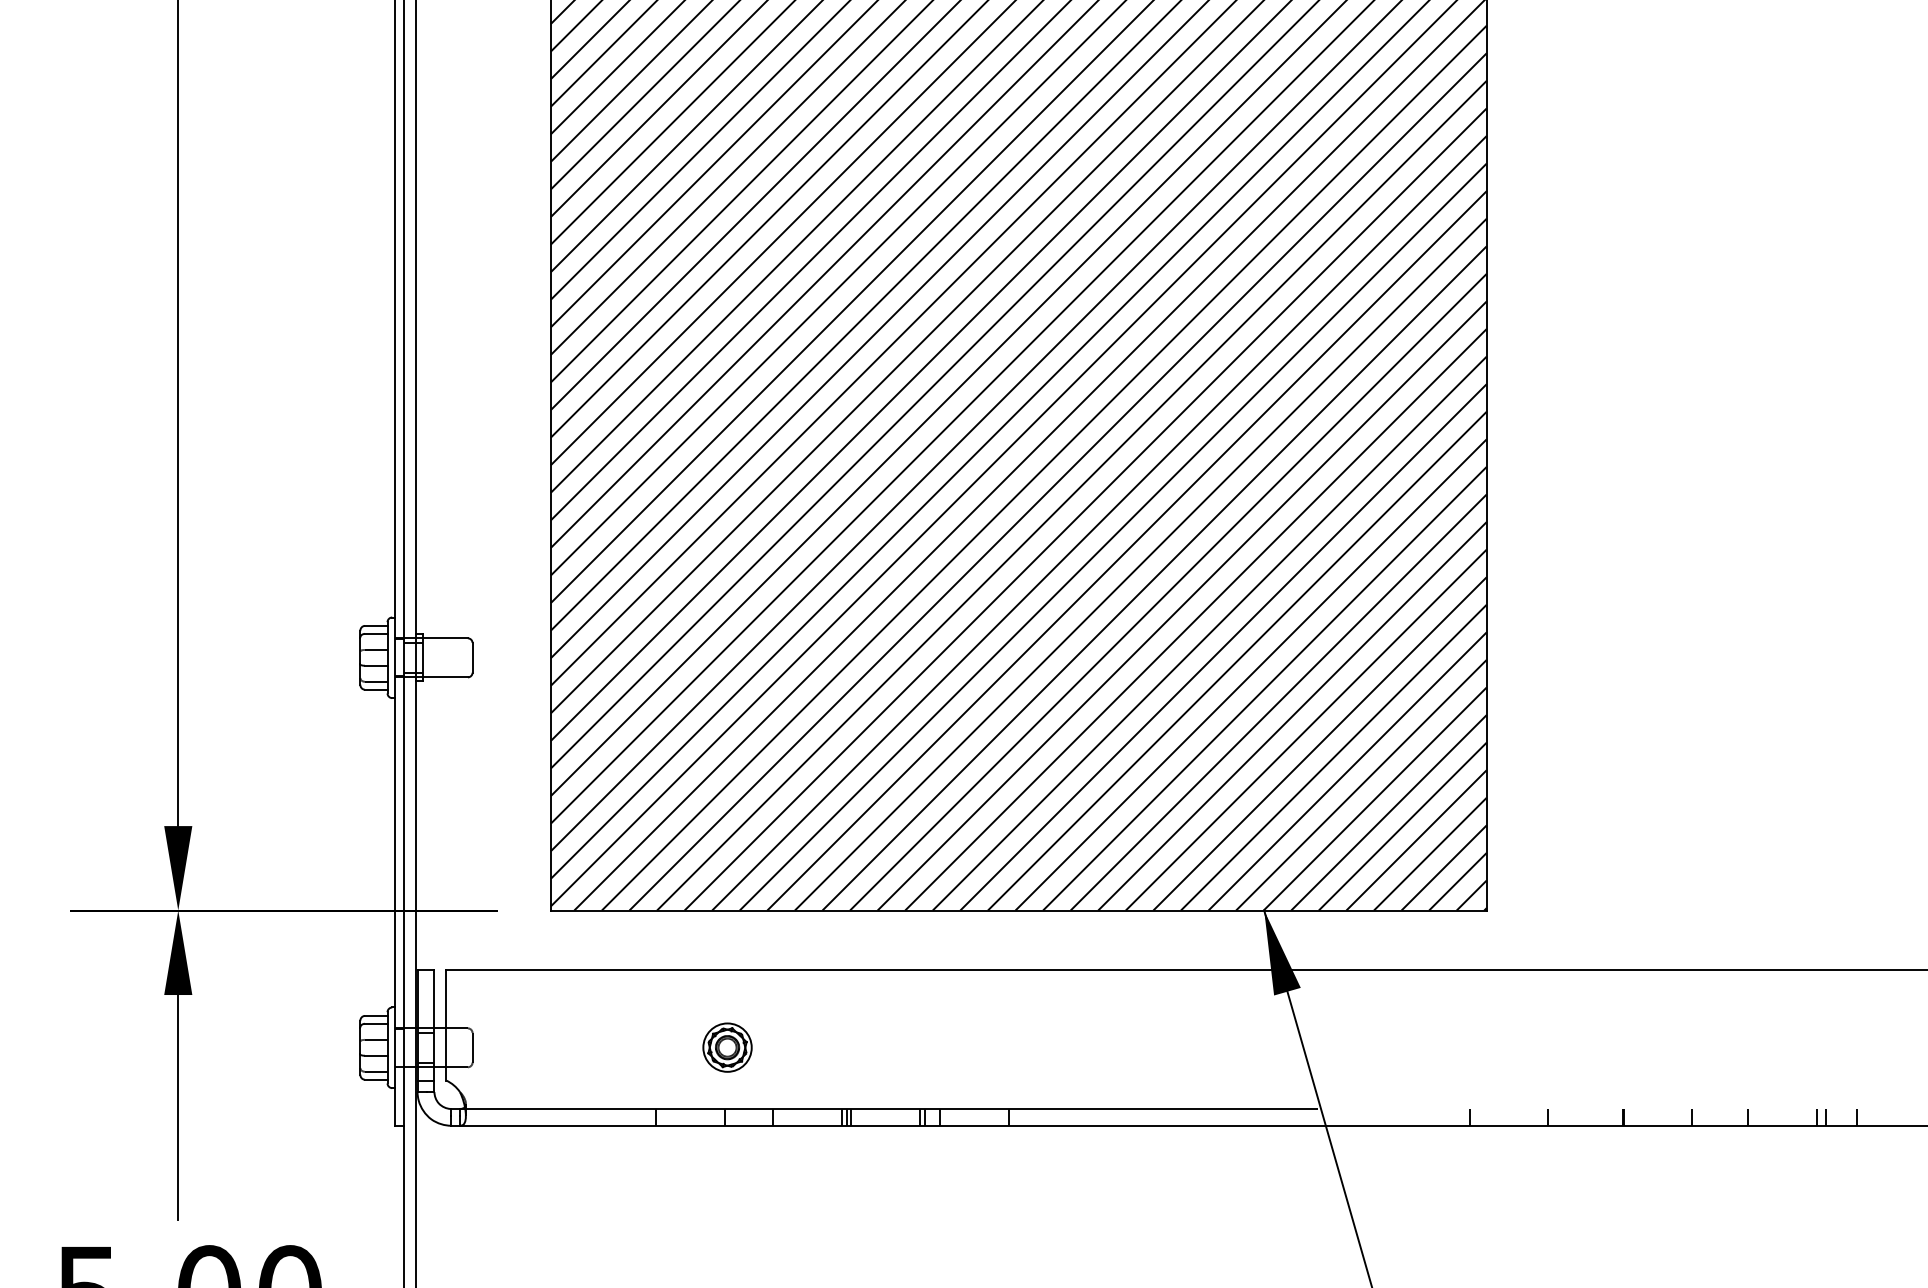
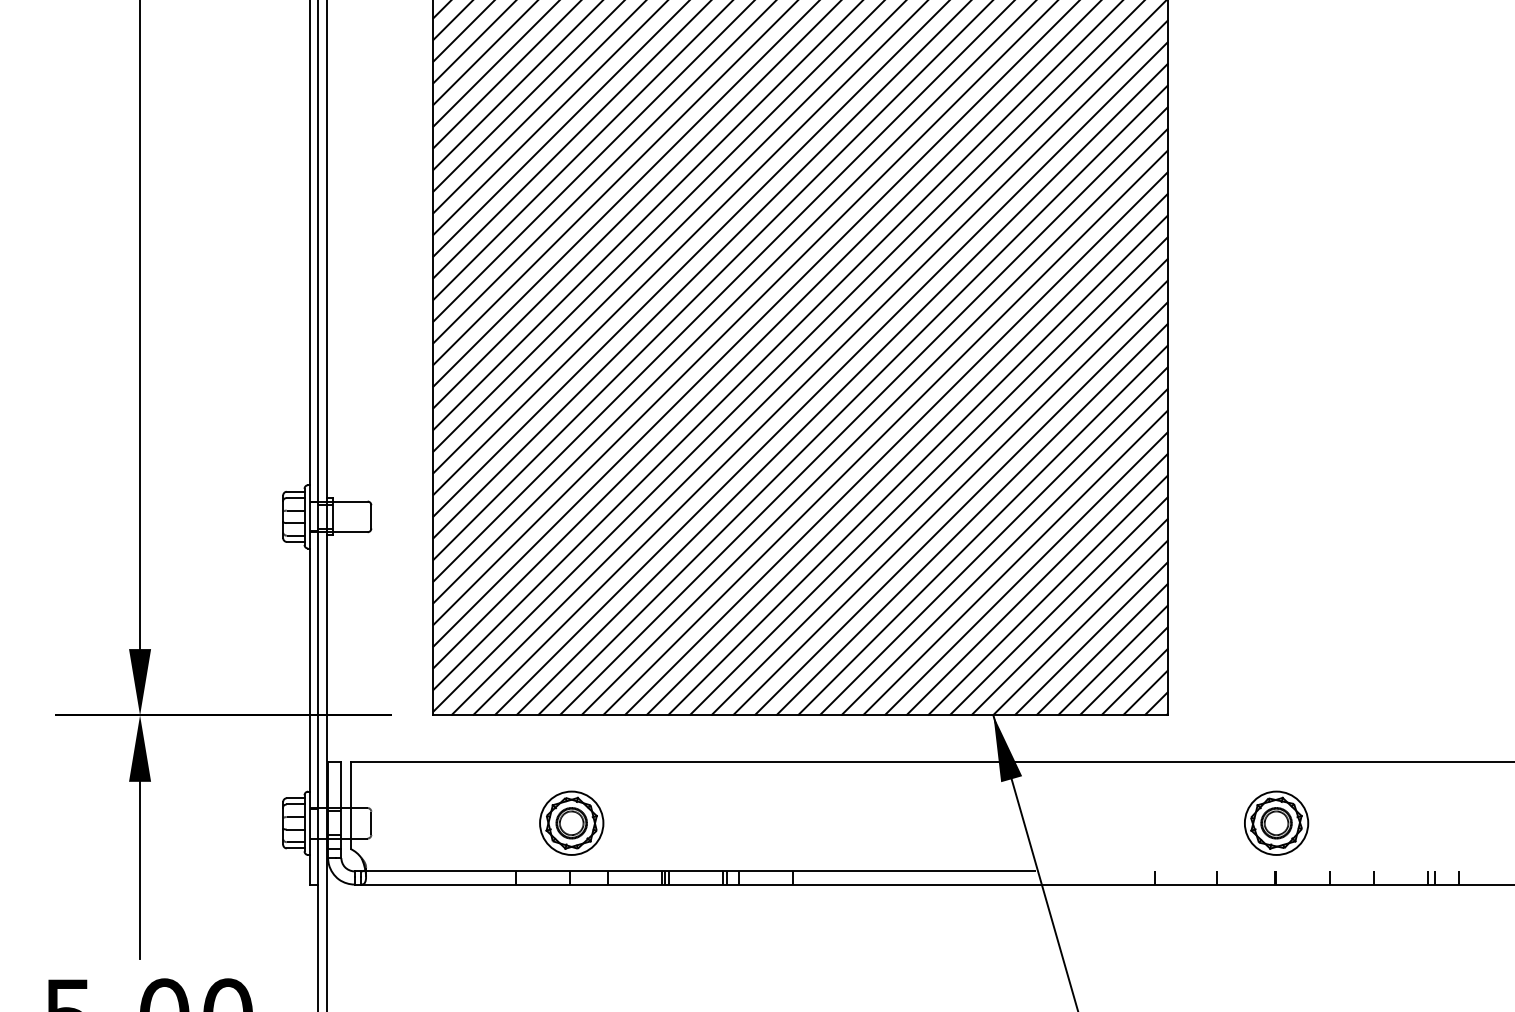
part: (727, 1047) -> (571, 823), size x1.67
part: (1624, 1047) -> (1276, 823), added

